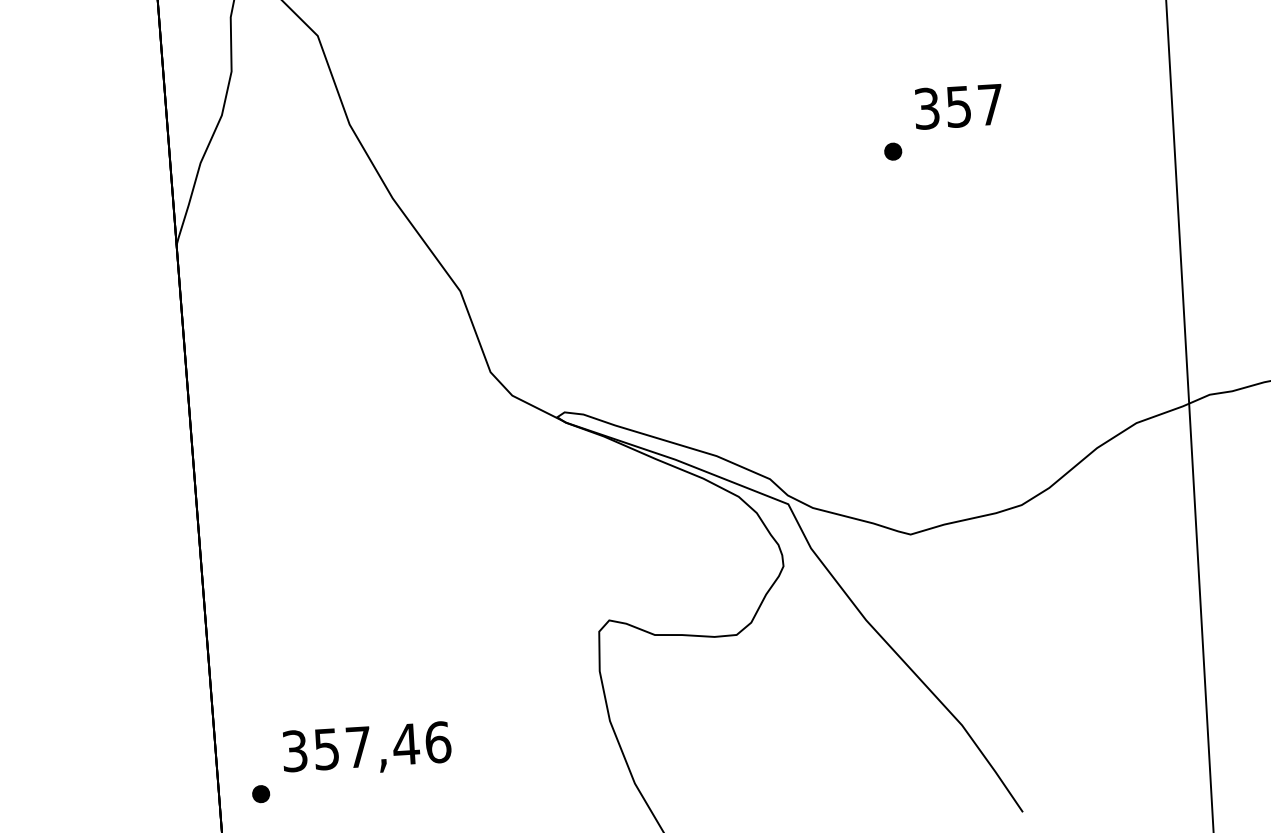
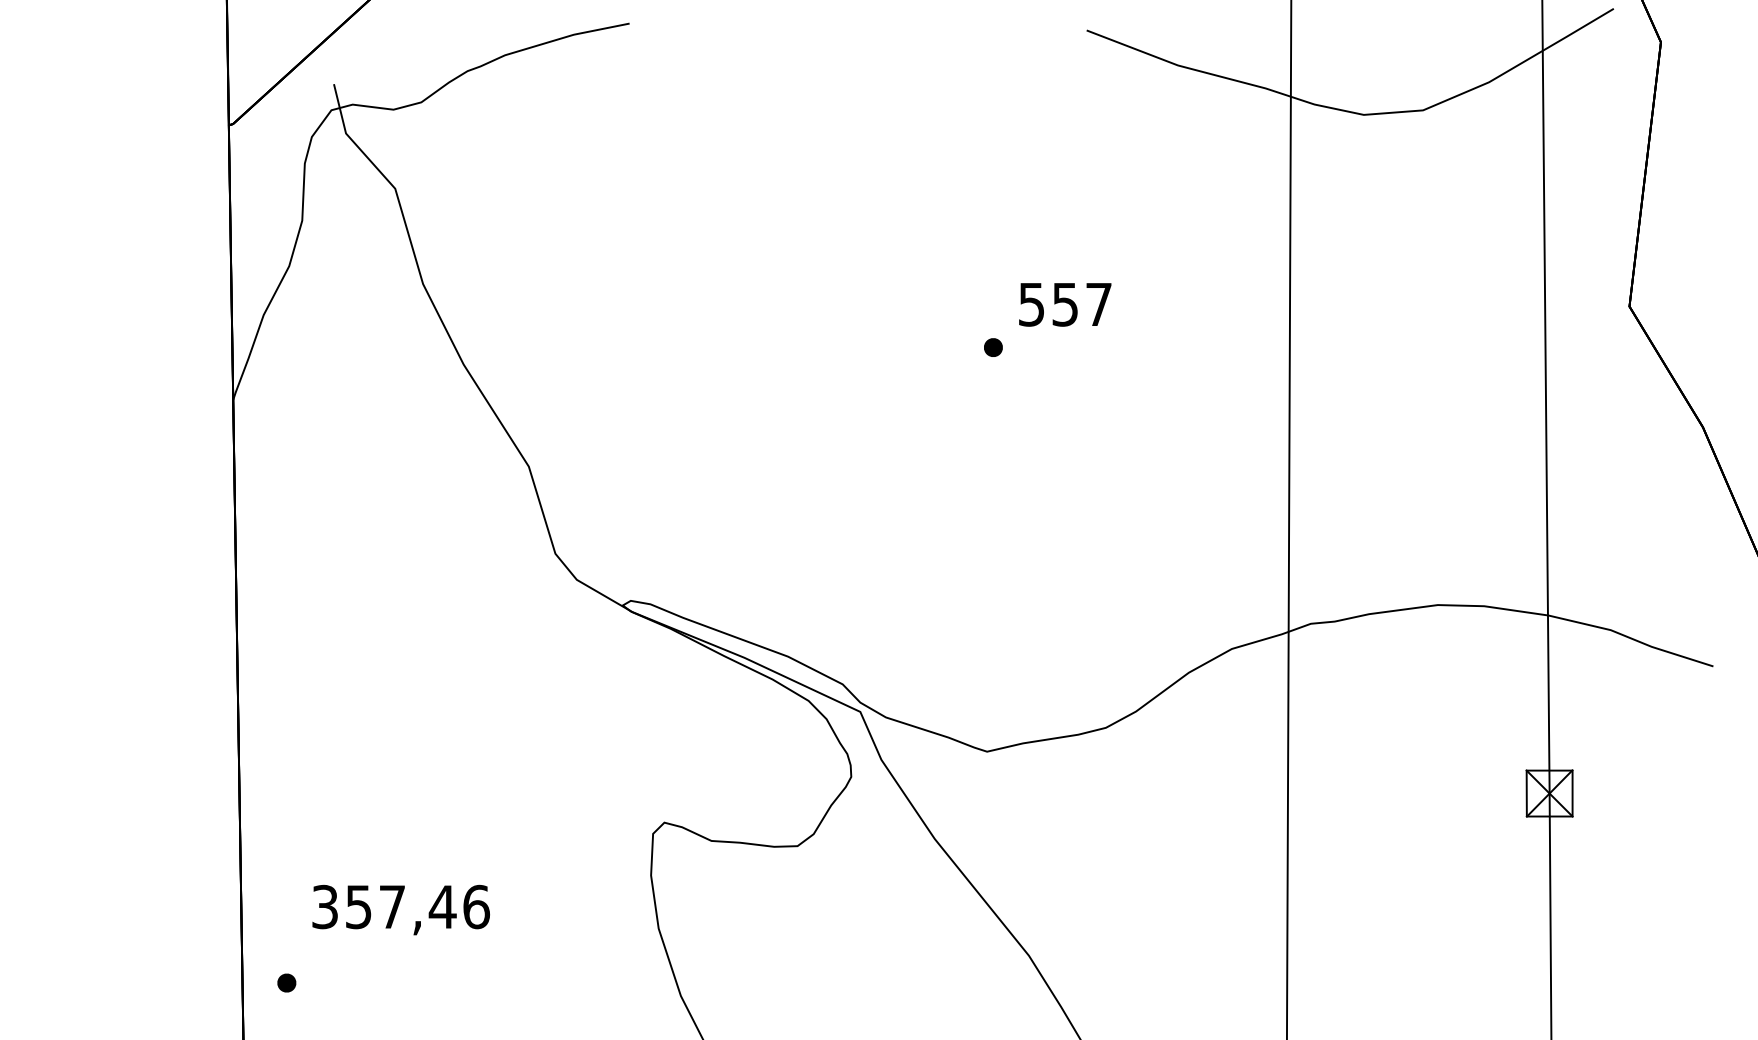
text: (926, 108) -> (1031, 304), 357 -> 557
text: (366, 749) -> (400, 909), moved

